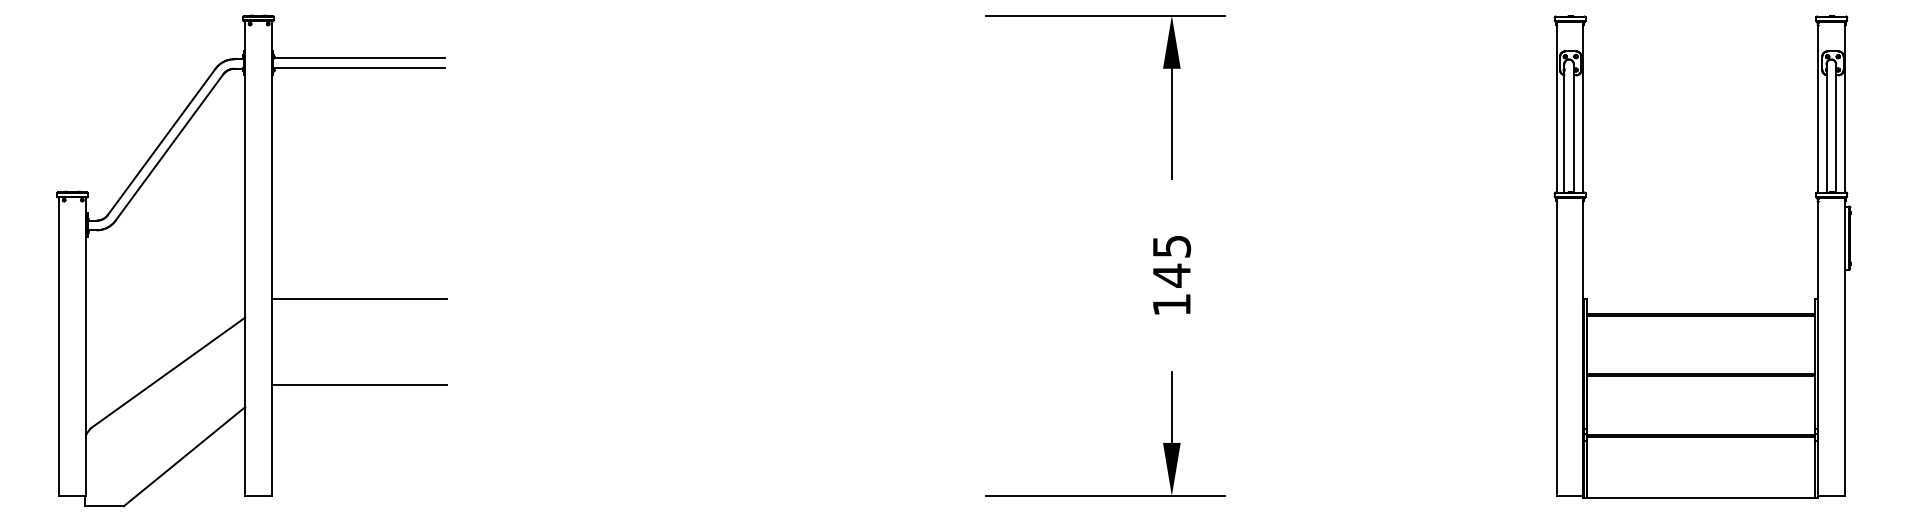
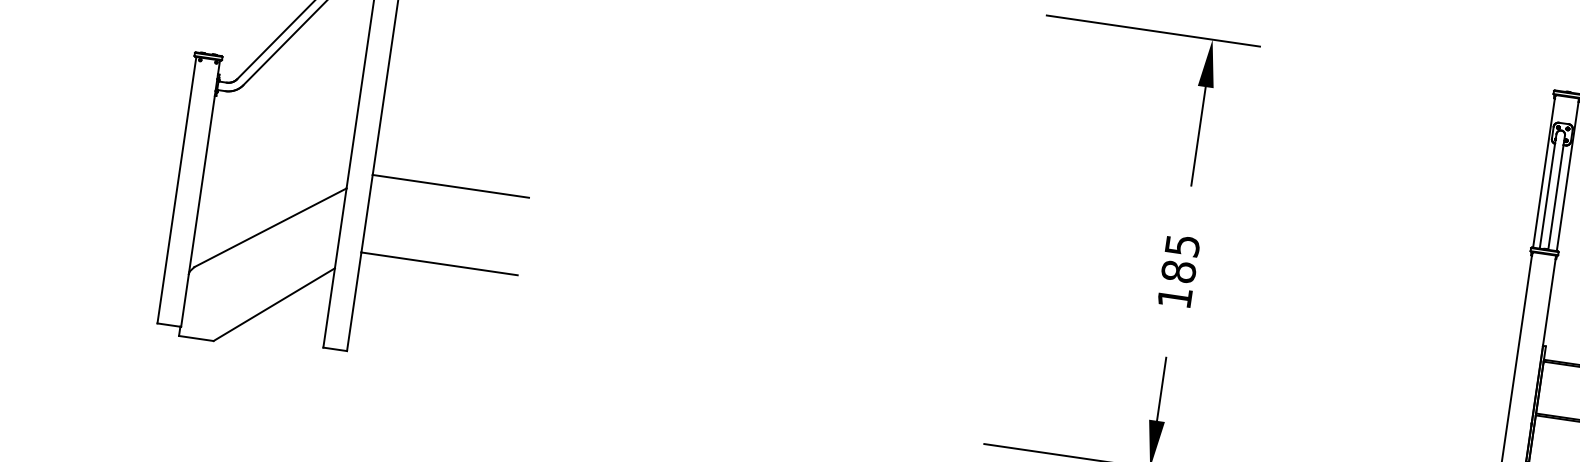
text: (1171, 275) -> (1178, 271), 145 -> 185

